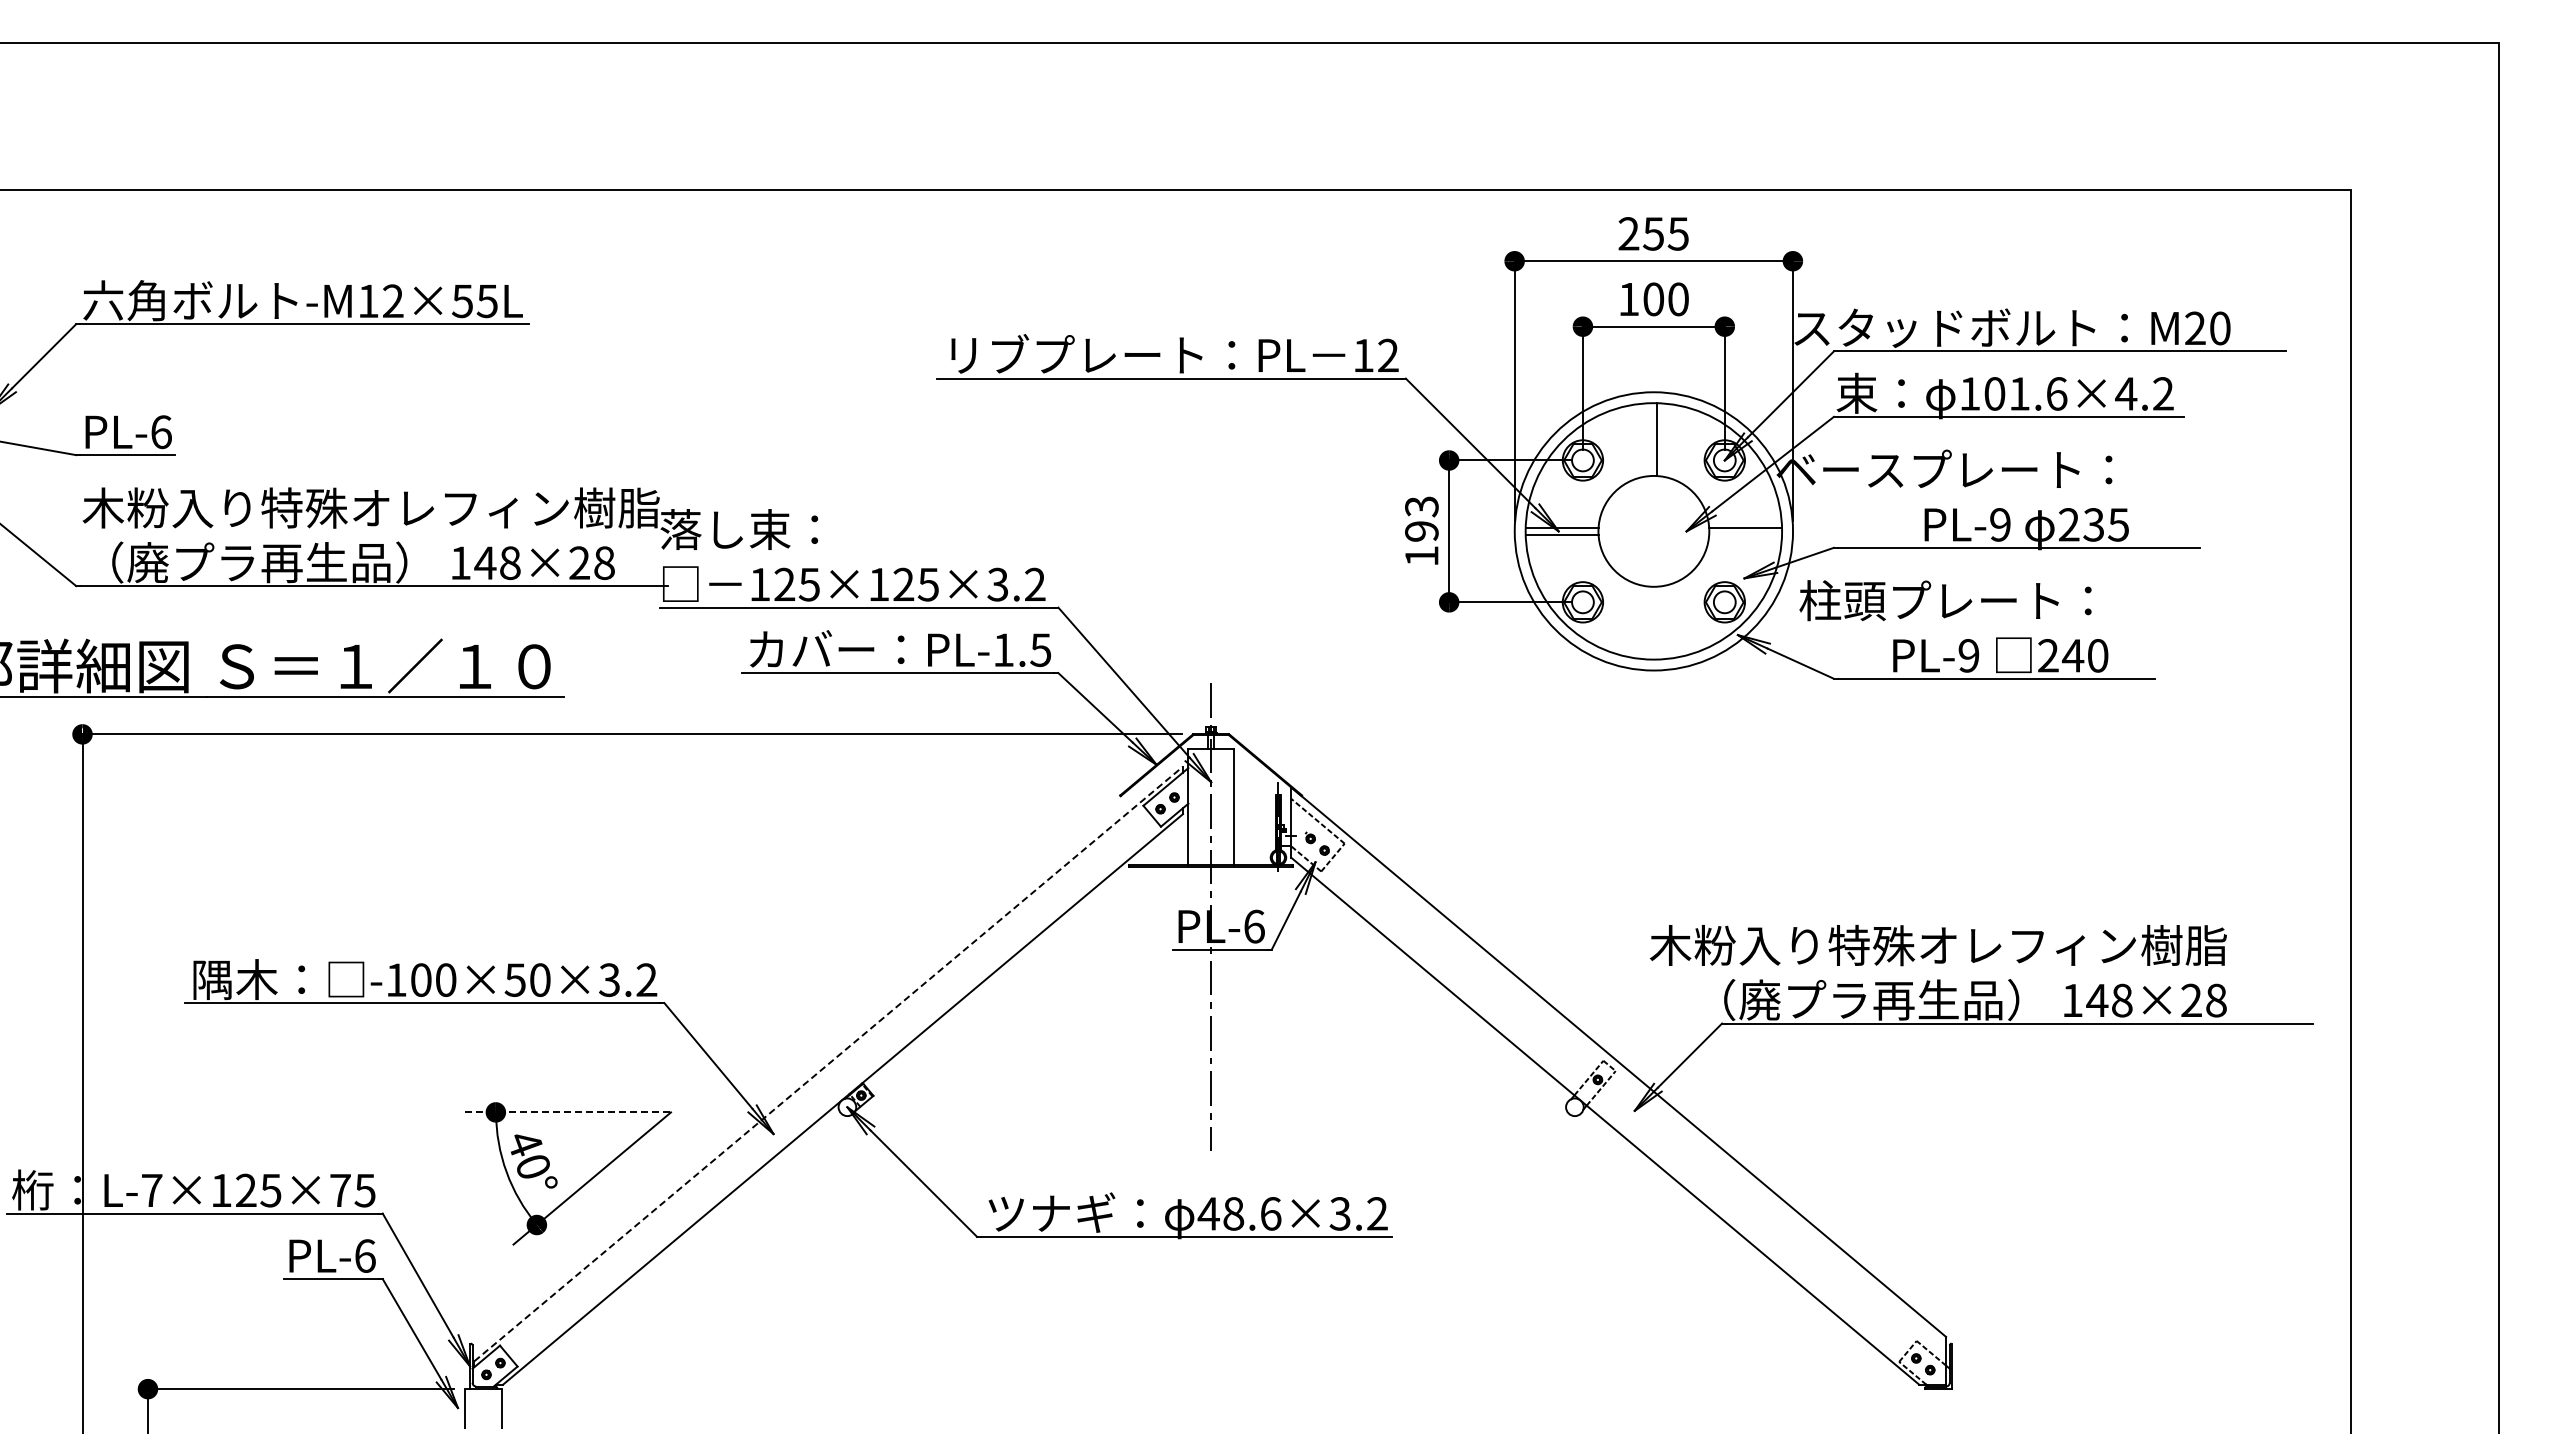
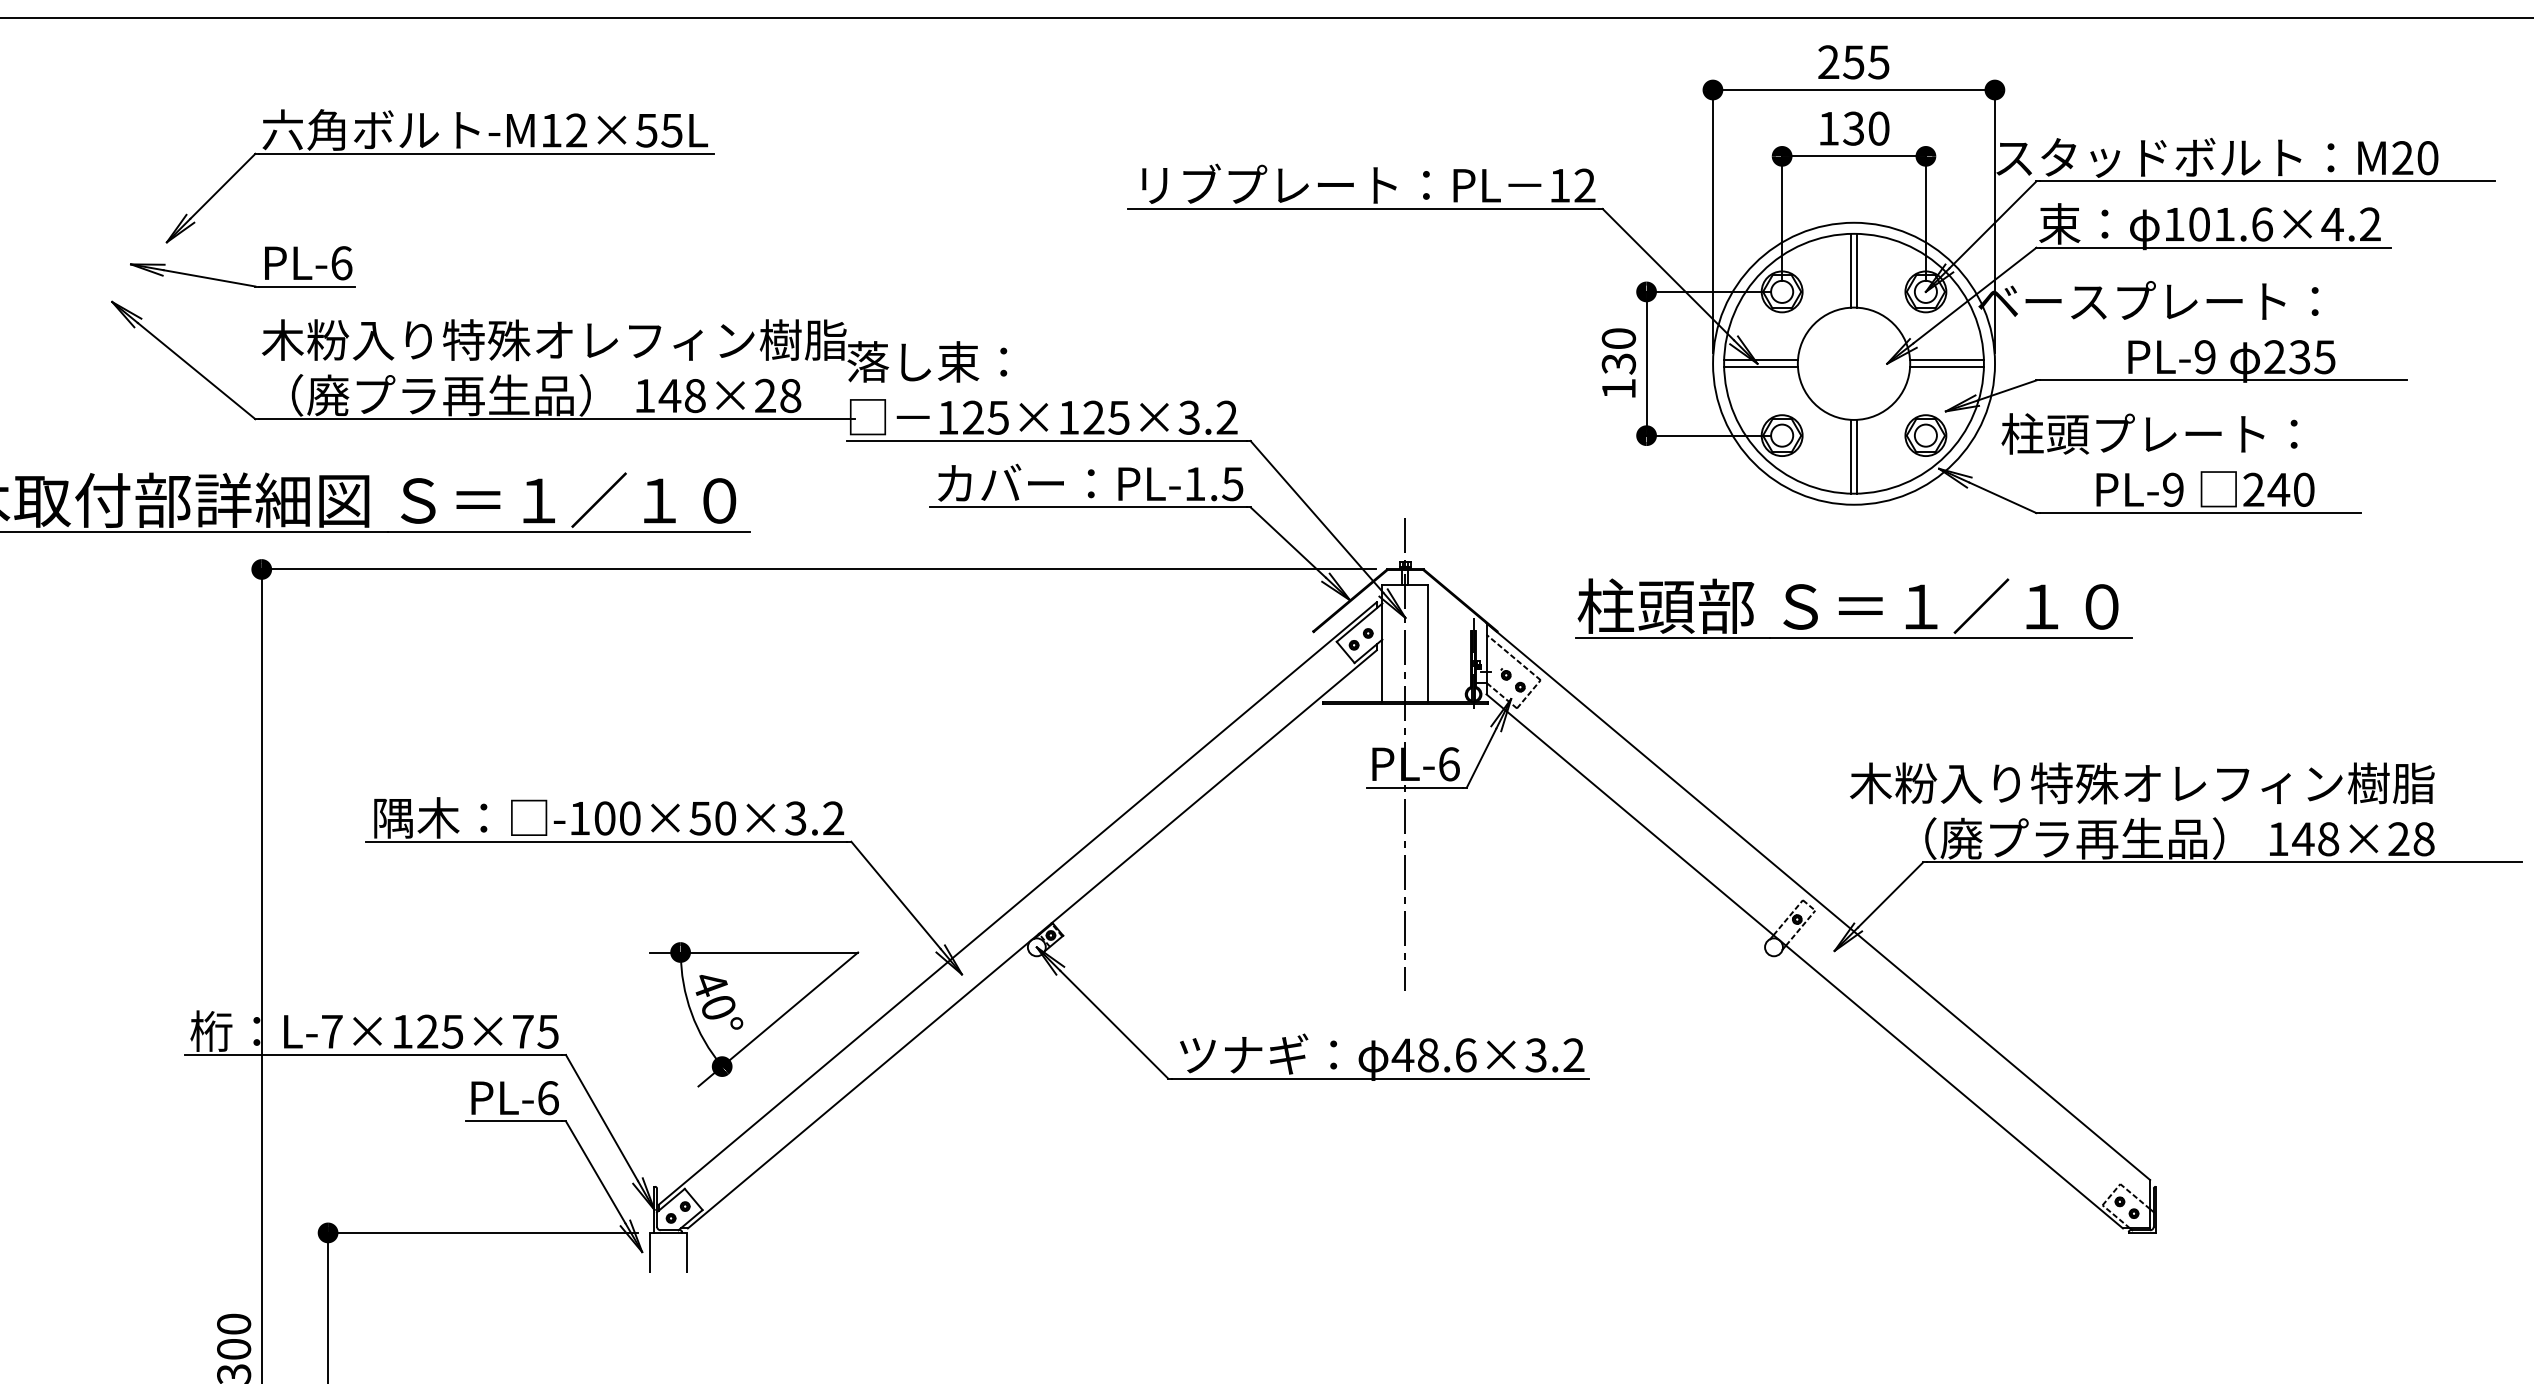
text: (1653, 299) -> (1853, 128), 100 -> 130
line: (1650, 439) -> (1850, 270), added
text: (1421, 519) -> (1618, 351), 193 -> 130
line: (1745, 534) -> (1946, 366), added
line: (1650, 622) -> (1850, 456), added
line: (1657, 622) -> (1857, 456), added
part: (1653, 772) -> (1853, 608), added
line: (829, 1063) -> (1018, 902), dashed -> solid
line: (568, 1112) -> (754, 952), dashed -> solid

